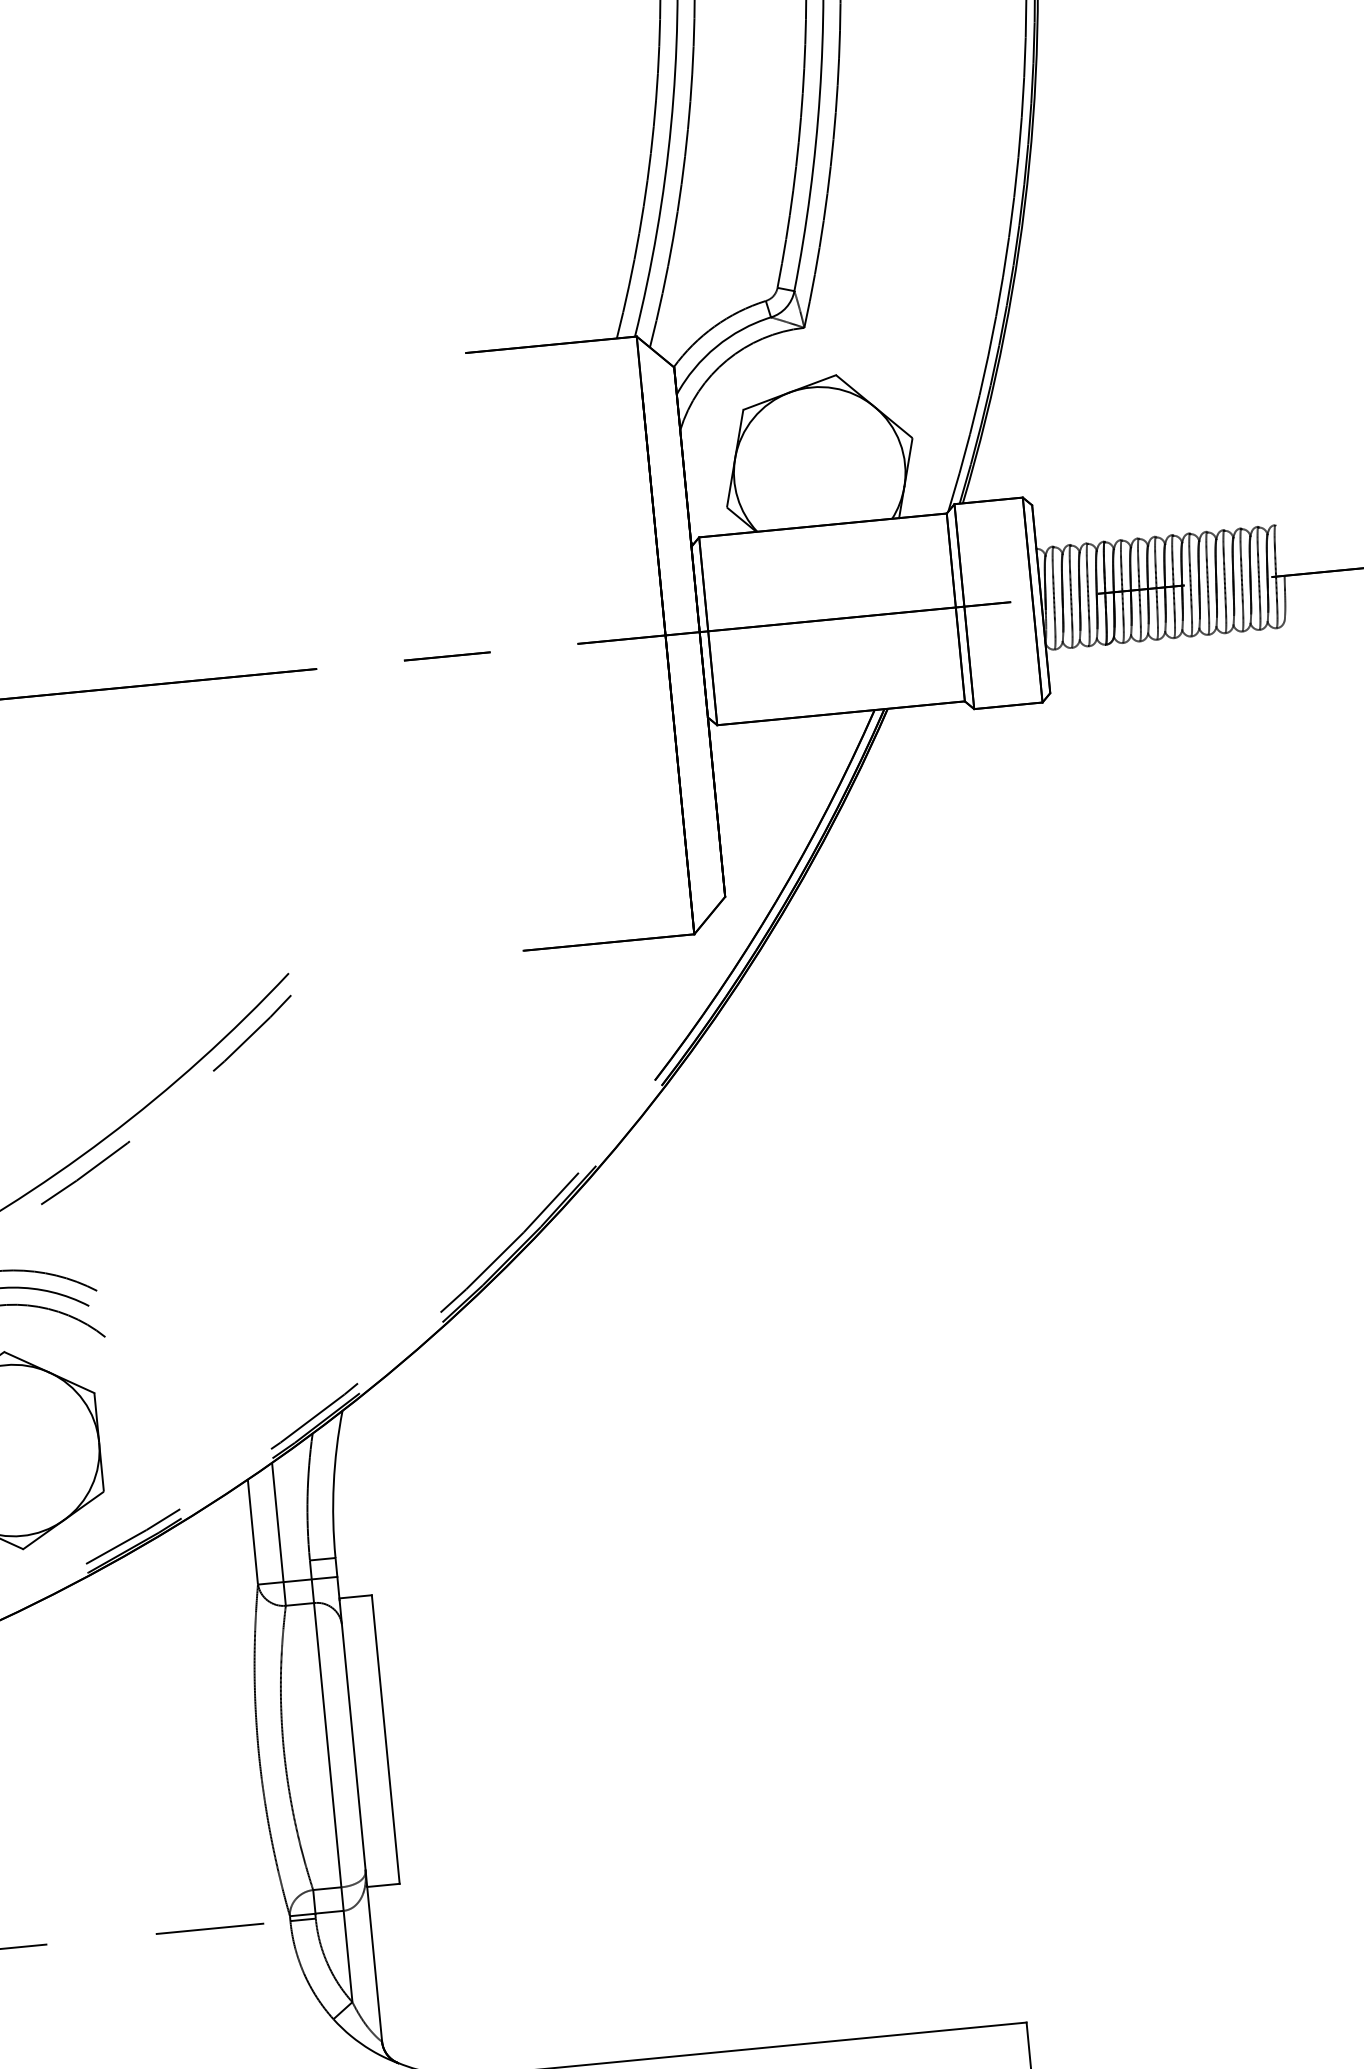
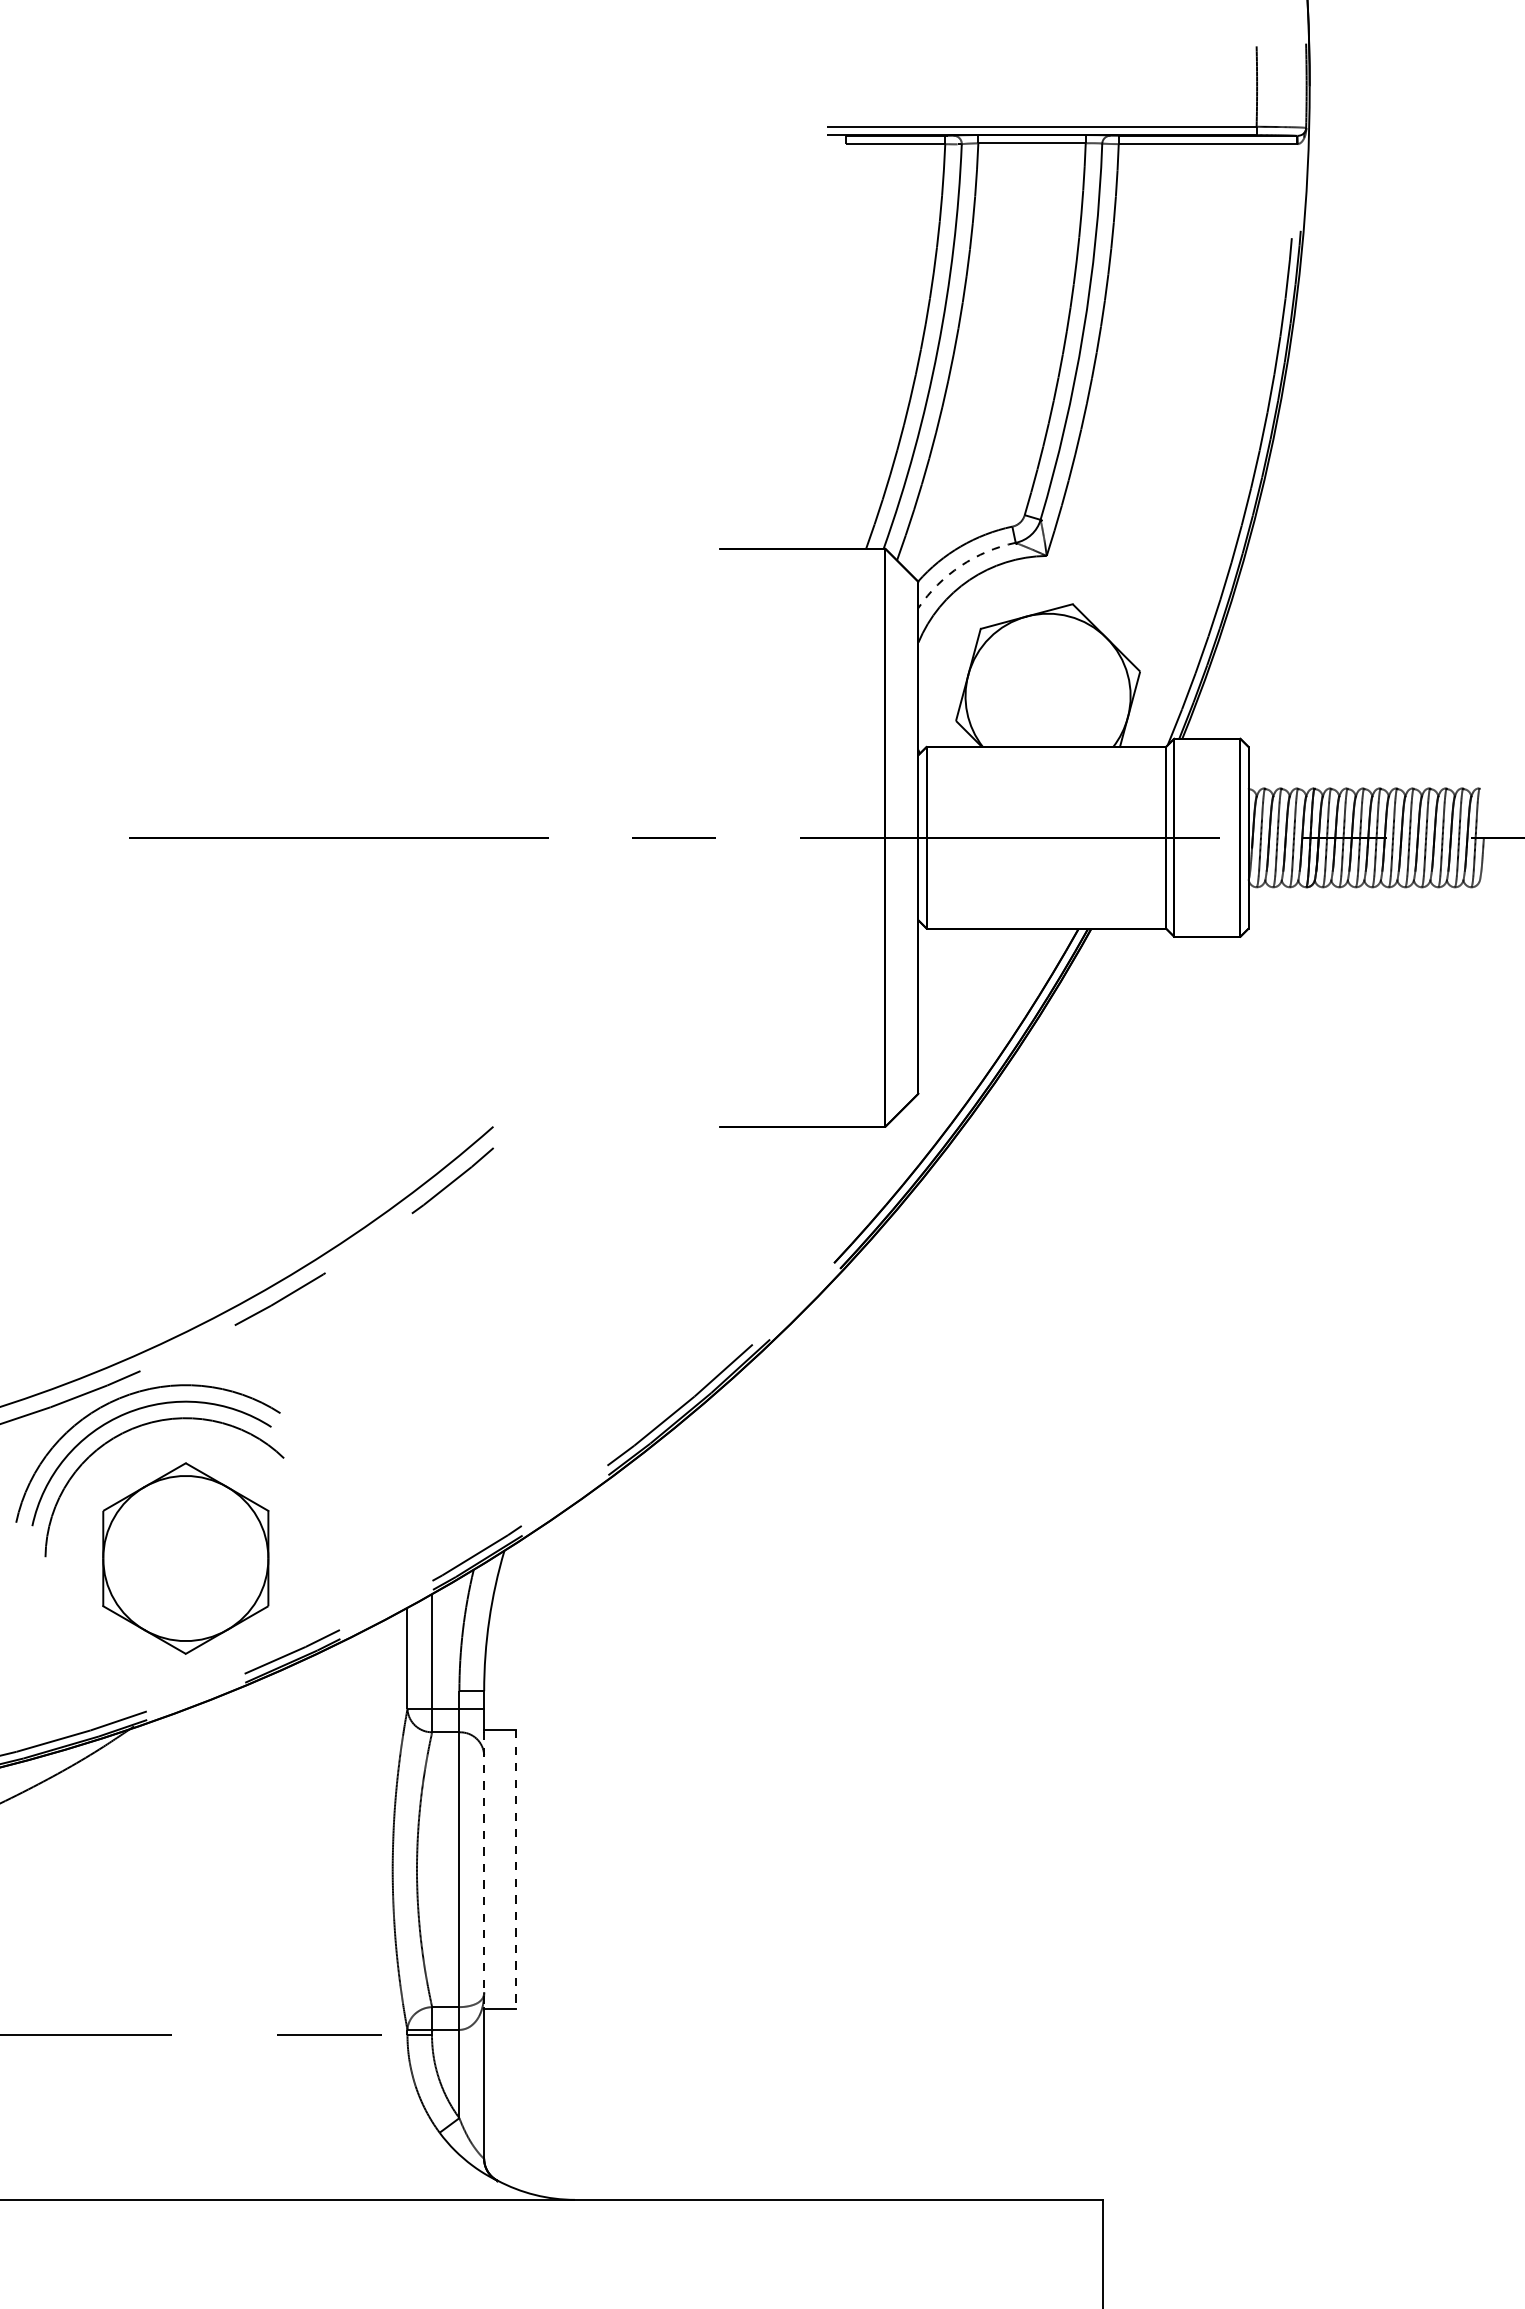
arc: (716, 347) -> (960, 566), solid -> dashed
line: (385, 1739) -> (515, 1869), solid -> dashed
line: (353, 1743) -> (484, 1870), solid -> dashed

